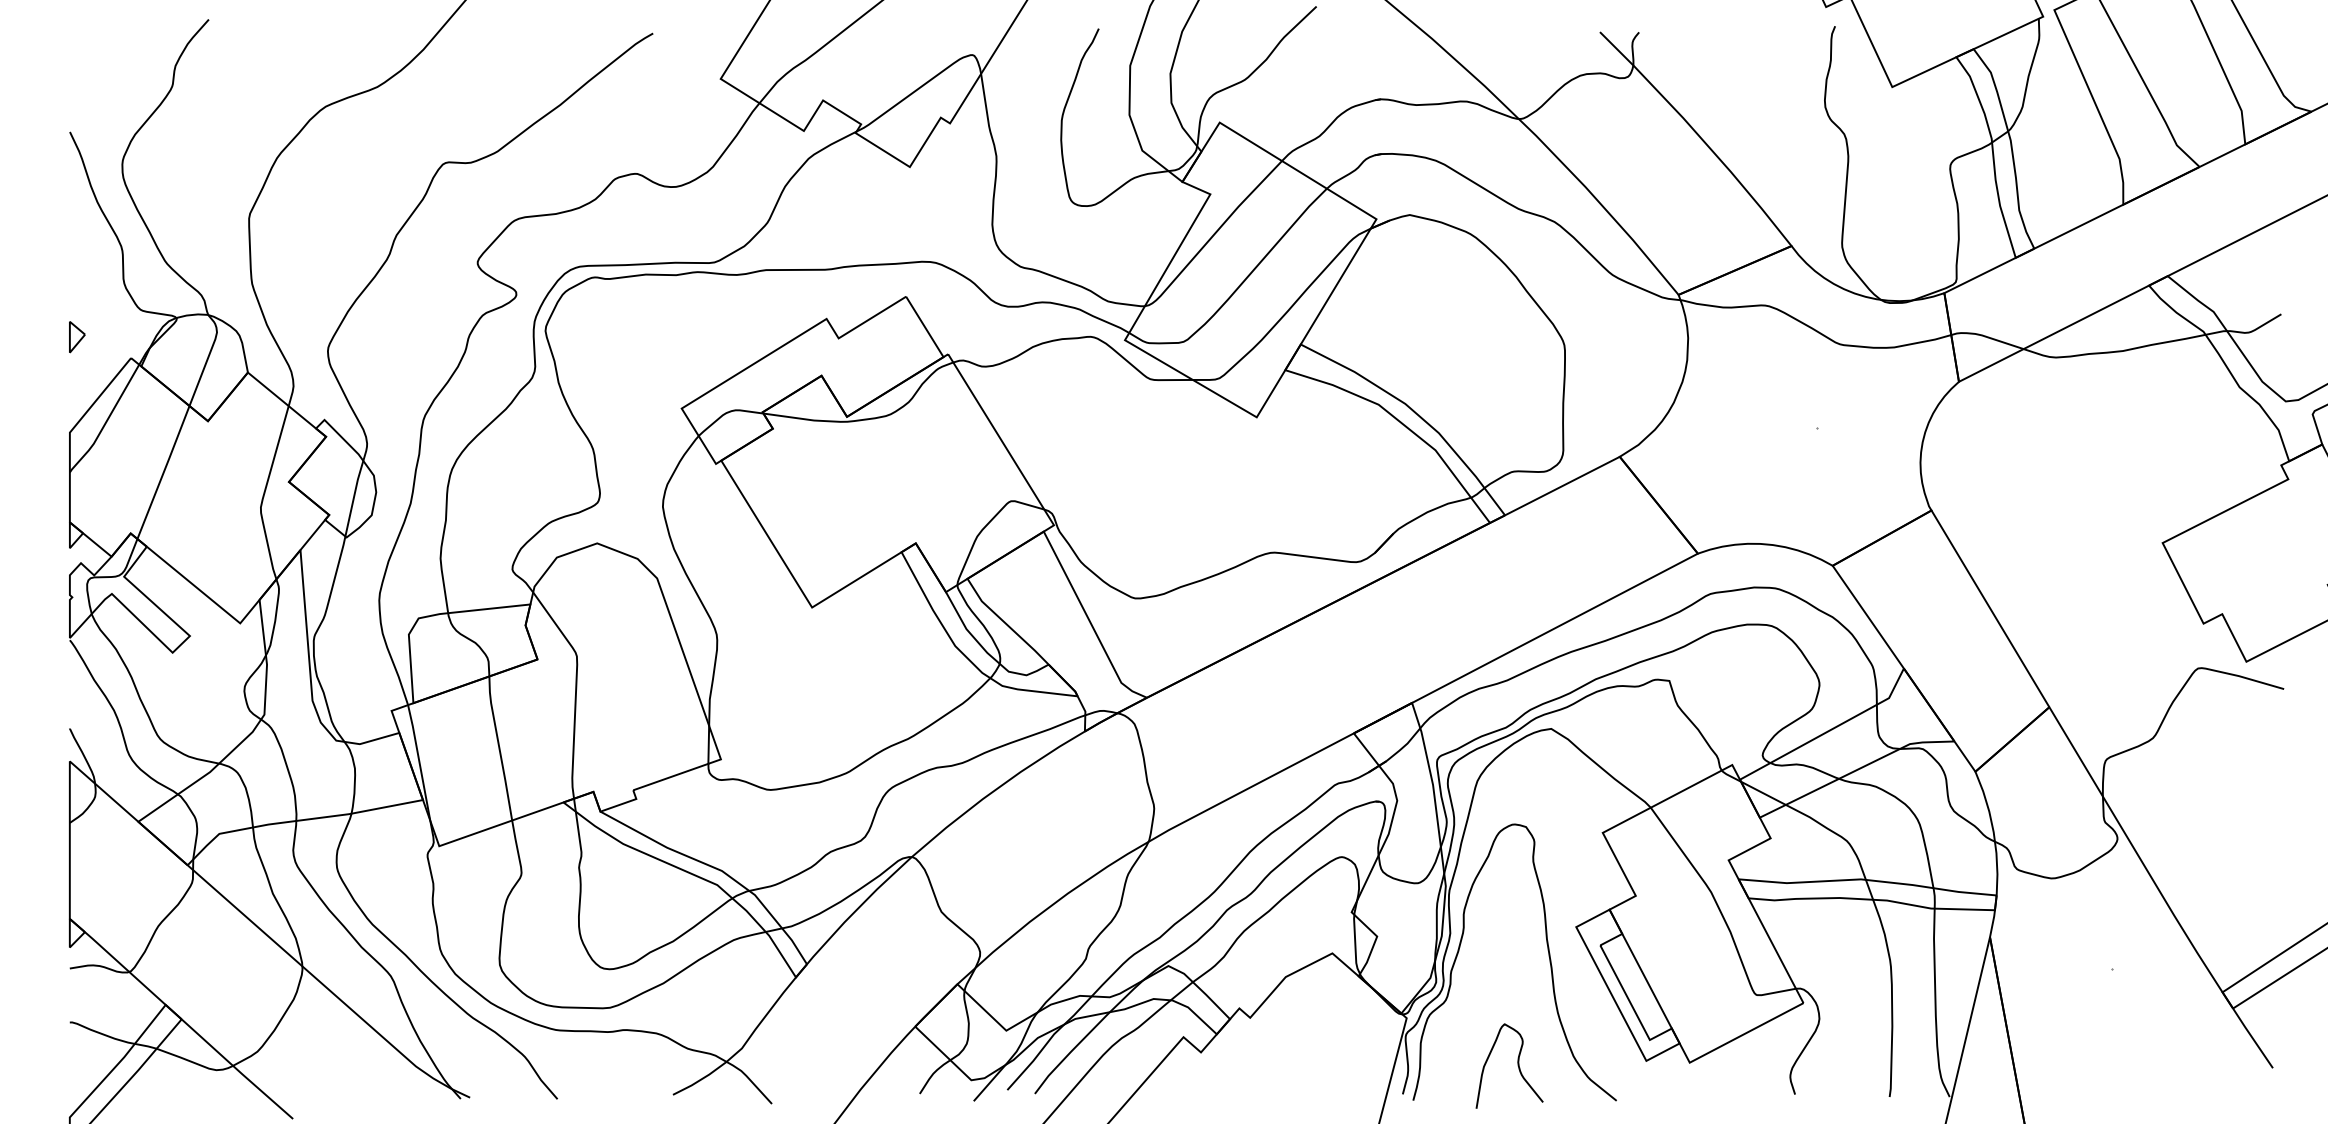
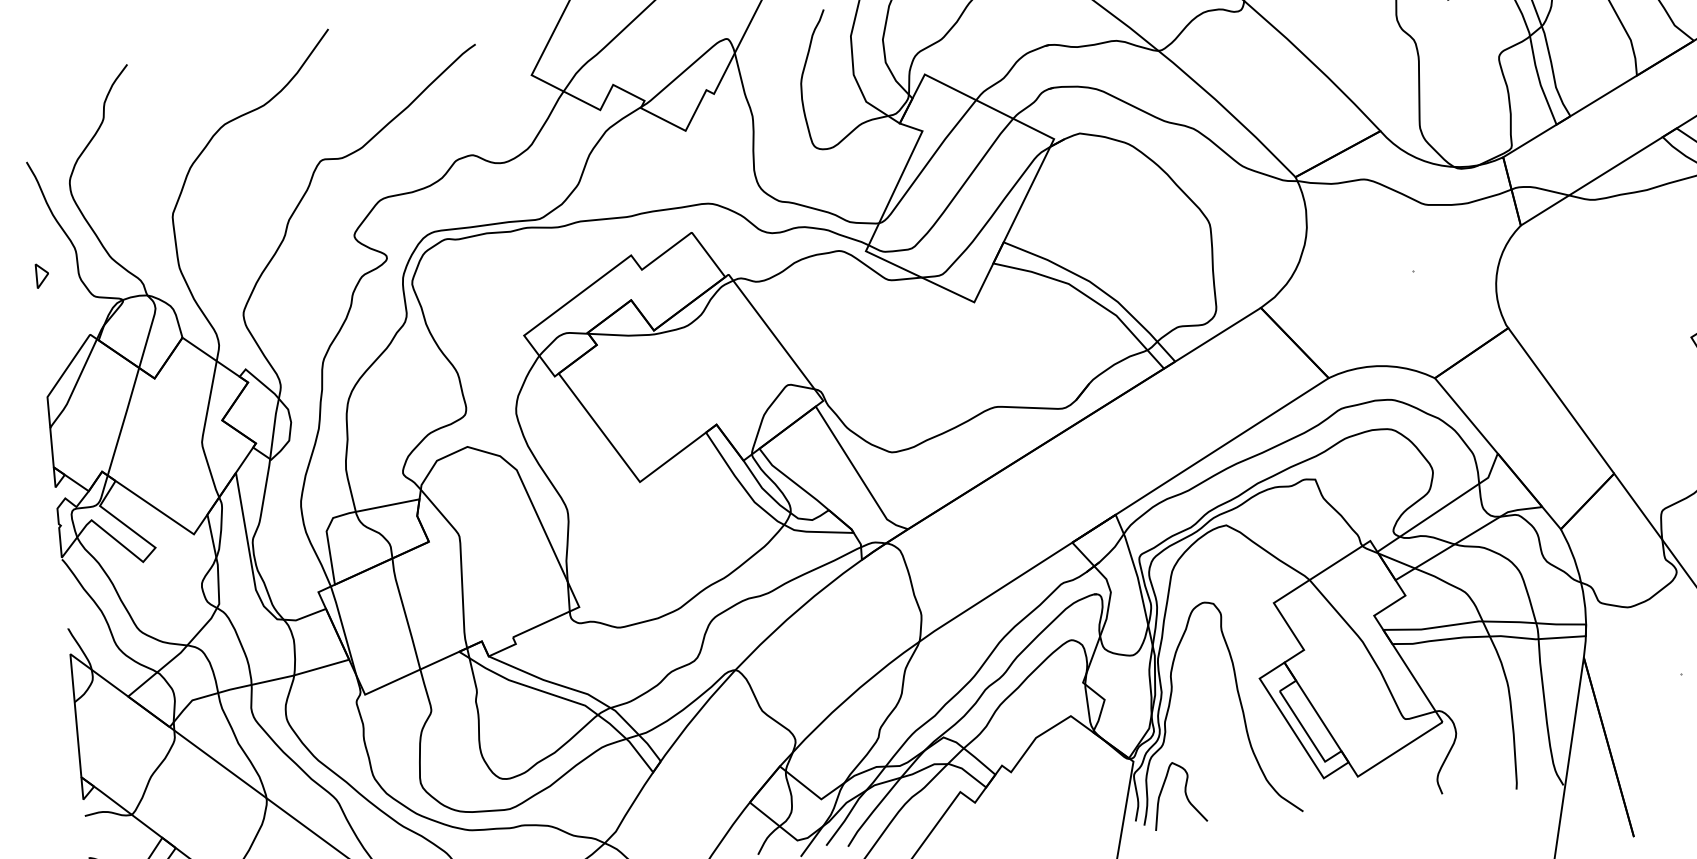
part: (77, 337) -> (42, 276), moved
curve: (1517, 1065) -> (1185, 794), moved

